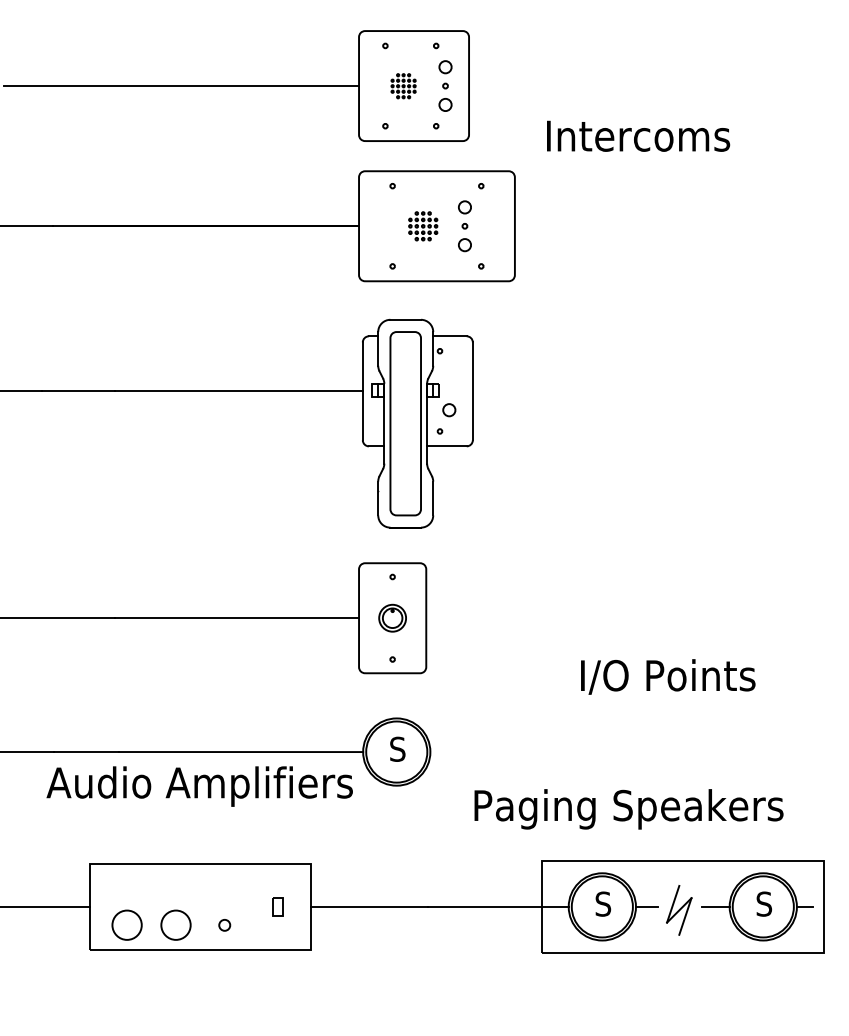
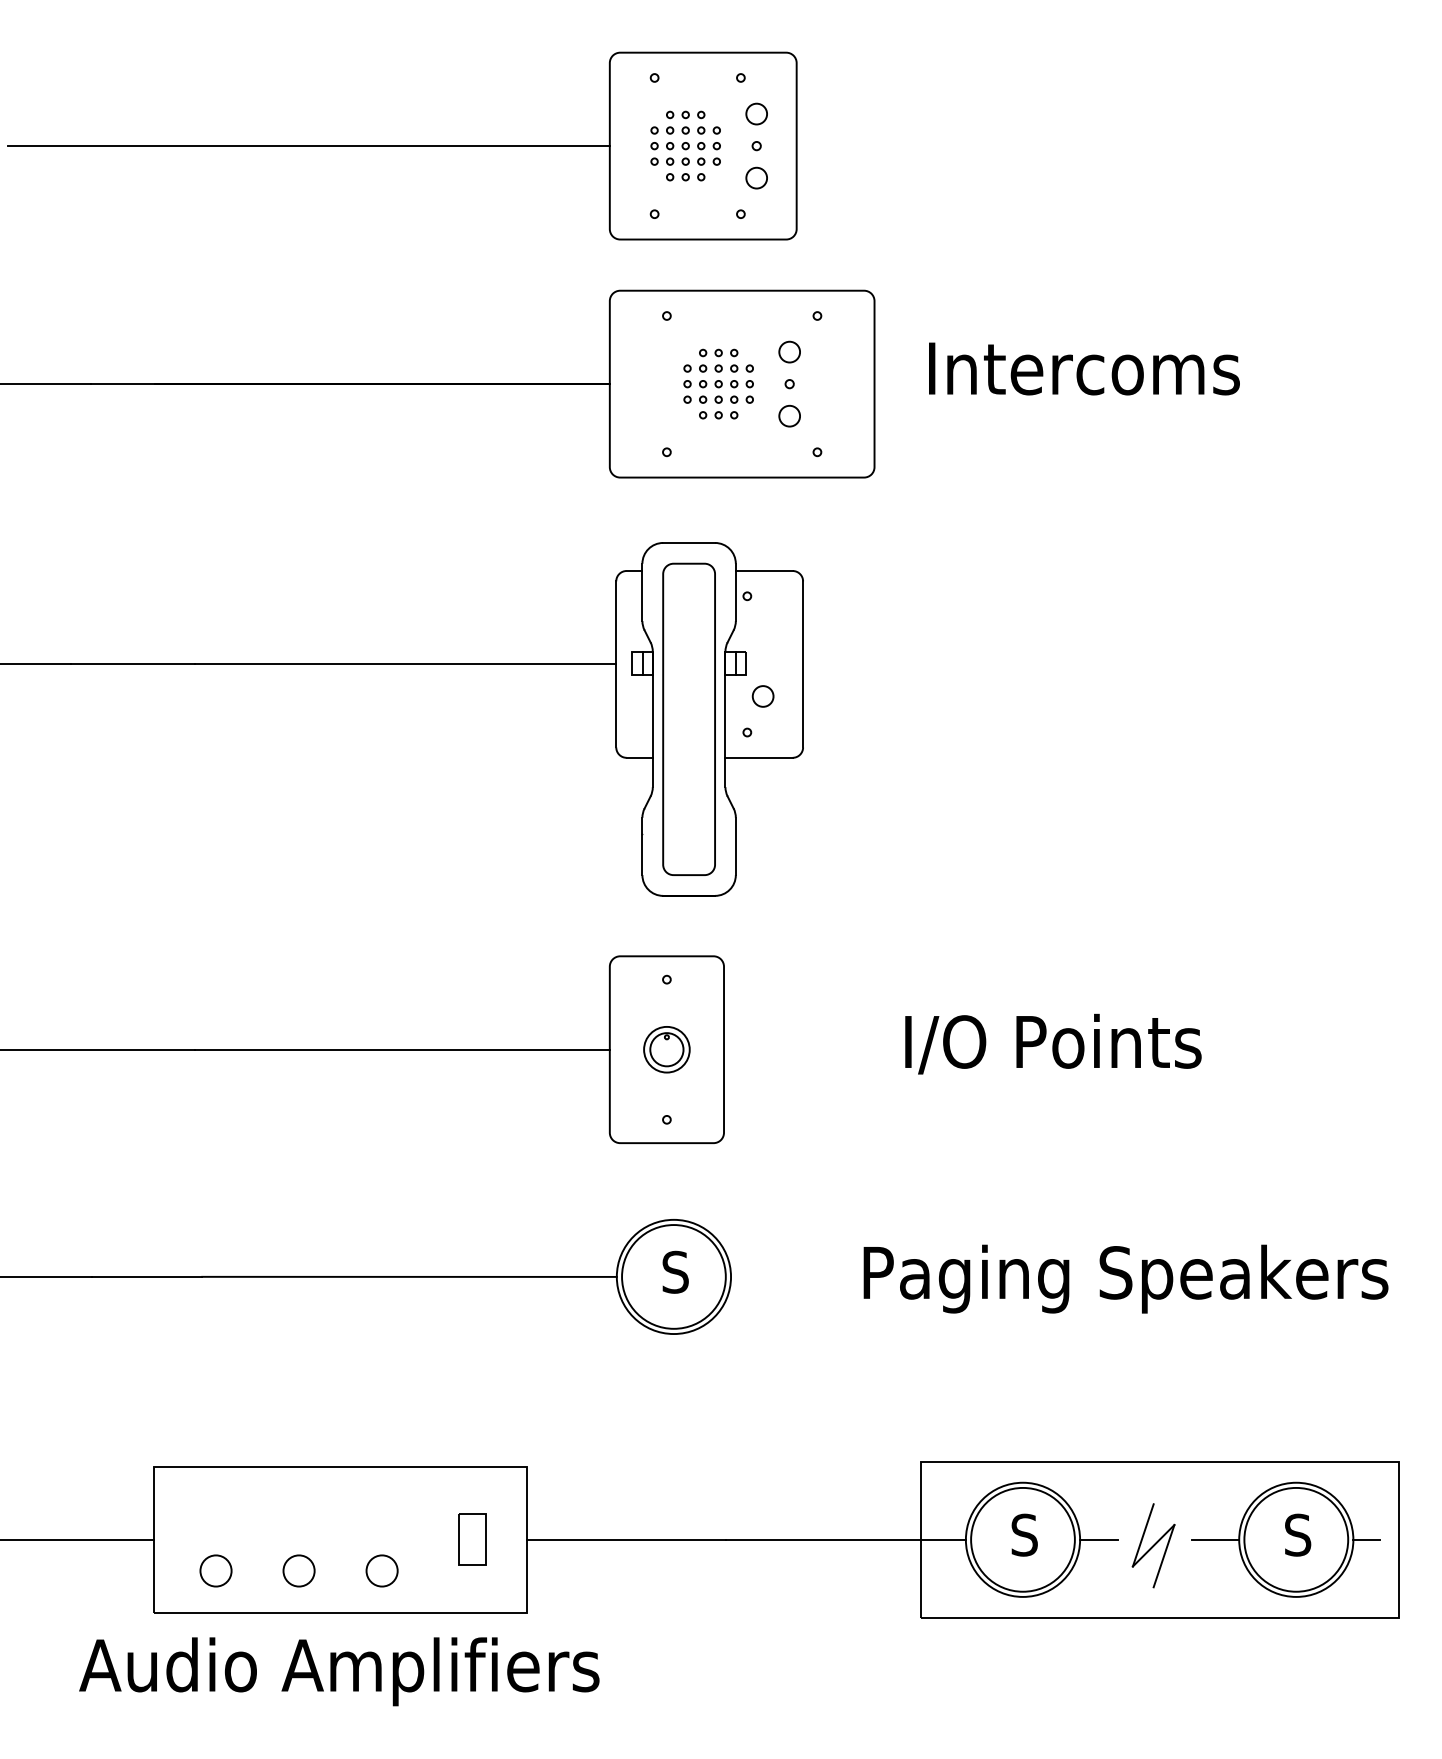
part: (403, 86) -> (685, 146), size x1.67
text: (638, 135) -> (1084, 367), moved
part: (423, 226) -> (719, 384), size x1.43
text: (668, 676) -> (1053, 1043), moved
text: (199, 786) -> (338, 1671), moved
text: (628, 809) -> (1125, 1279), moved
part: (277, 906) -> (471, 1539), size x1.67
circle: (126, 925) -> (214, 1571), size x0.62
circle: (175, 925) -> (298, 1571), size x0.62
circle: (224, 925) -> (381, 1571), size x1.67

